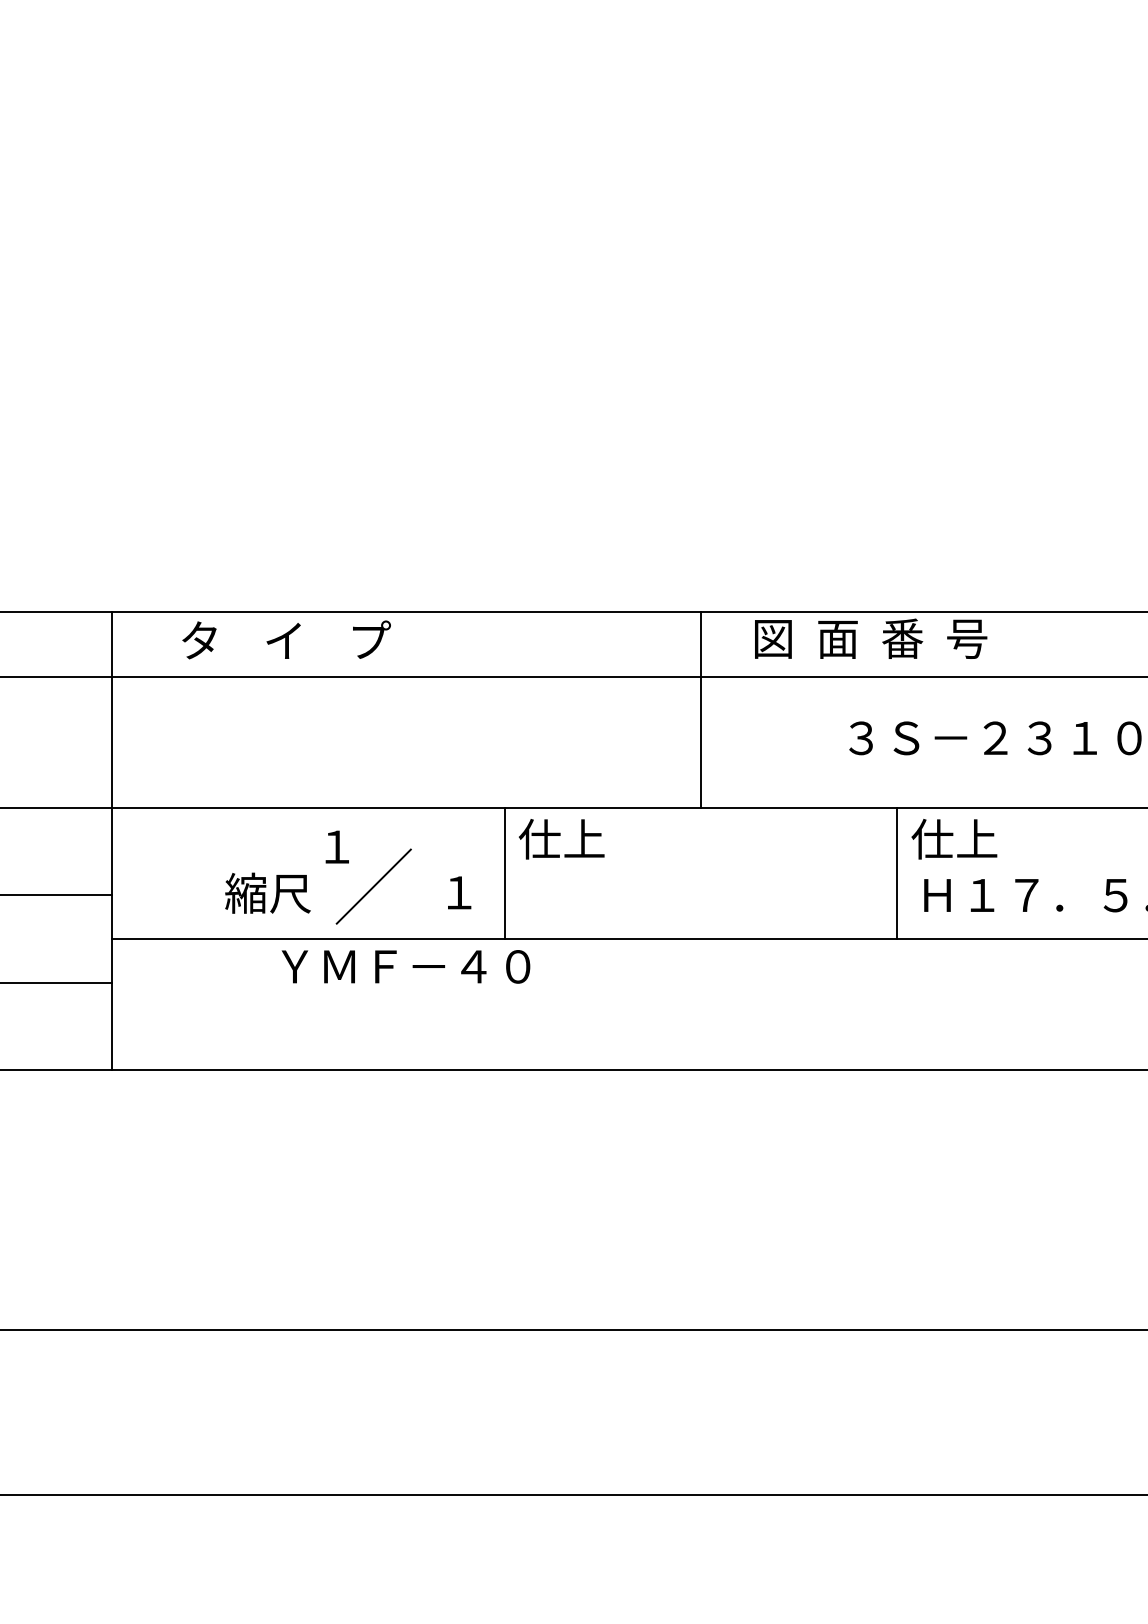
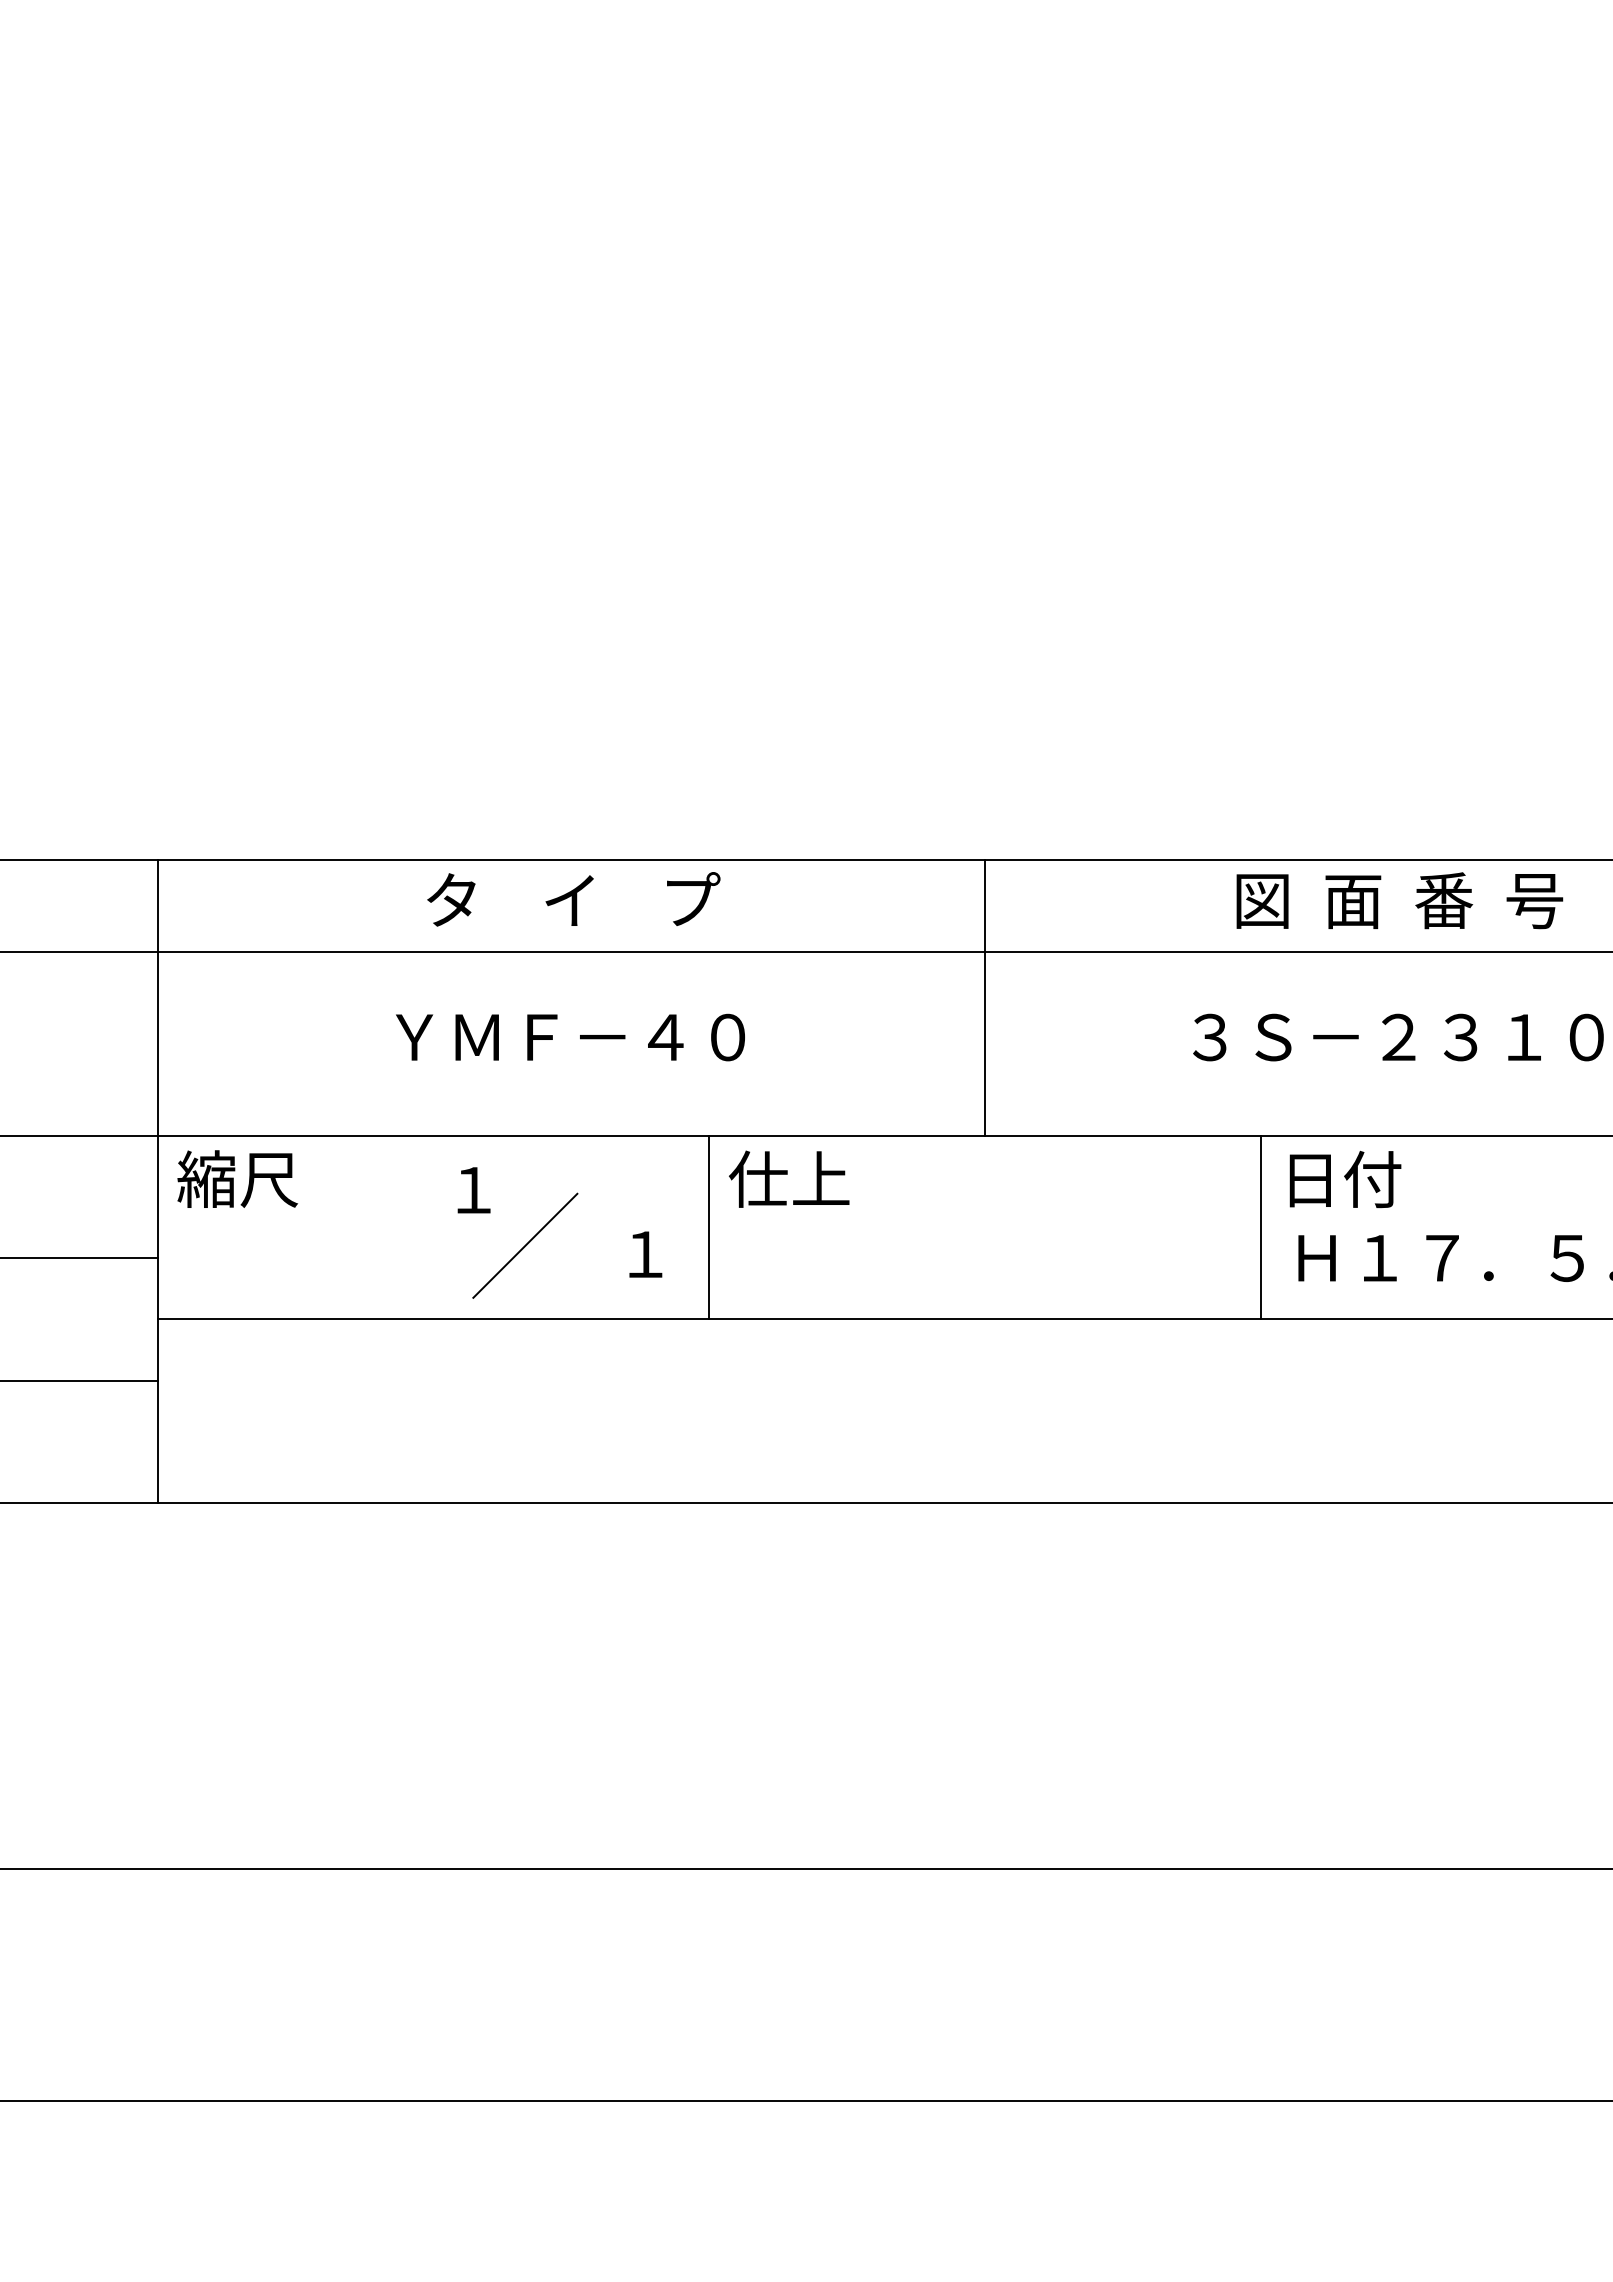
text: (870, 638) -> (1399, 900), moved
text: (286, 640) -> (573, 899), moved
text: (954, 839) -> (1340, 1179), 仕上 -> 日付
text: (267, 892) -> (237, 1178), moved
text: (405, 966) -> (570, 1037), moved

